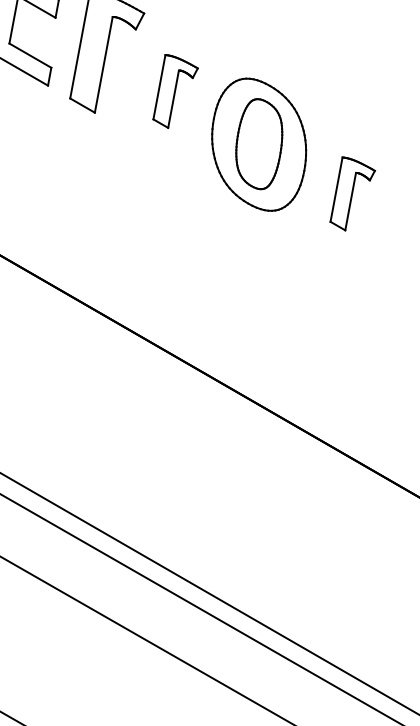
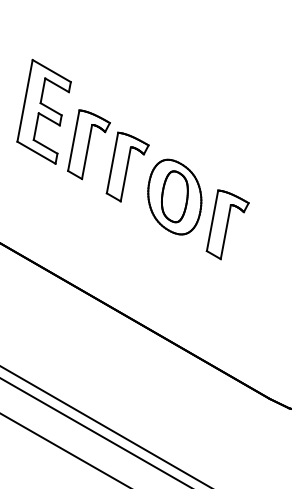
part: (175, 90) -> (127, 166), size x1.67
part: (352, 193) -> (227, 224), size x1.67

